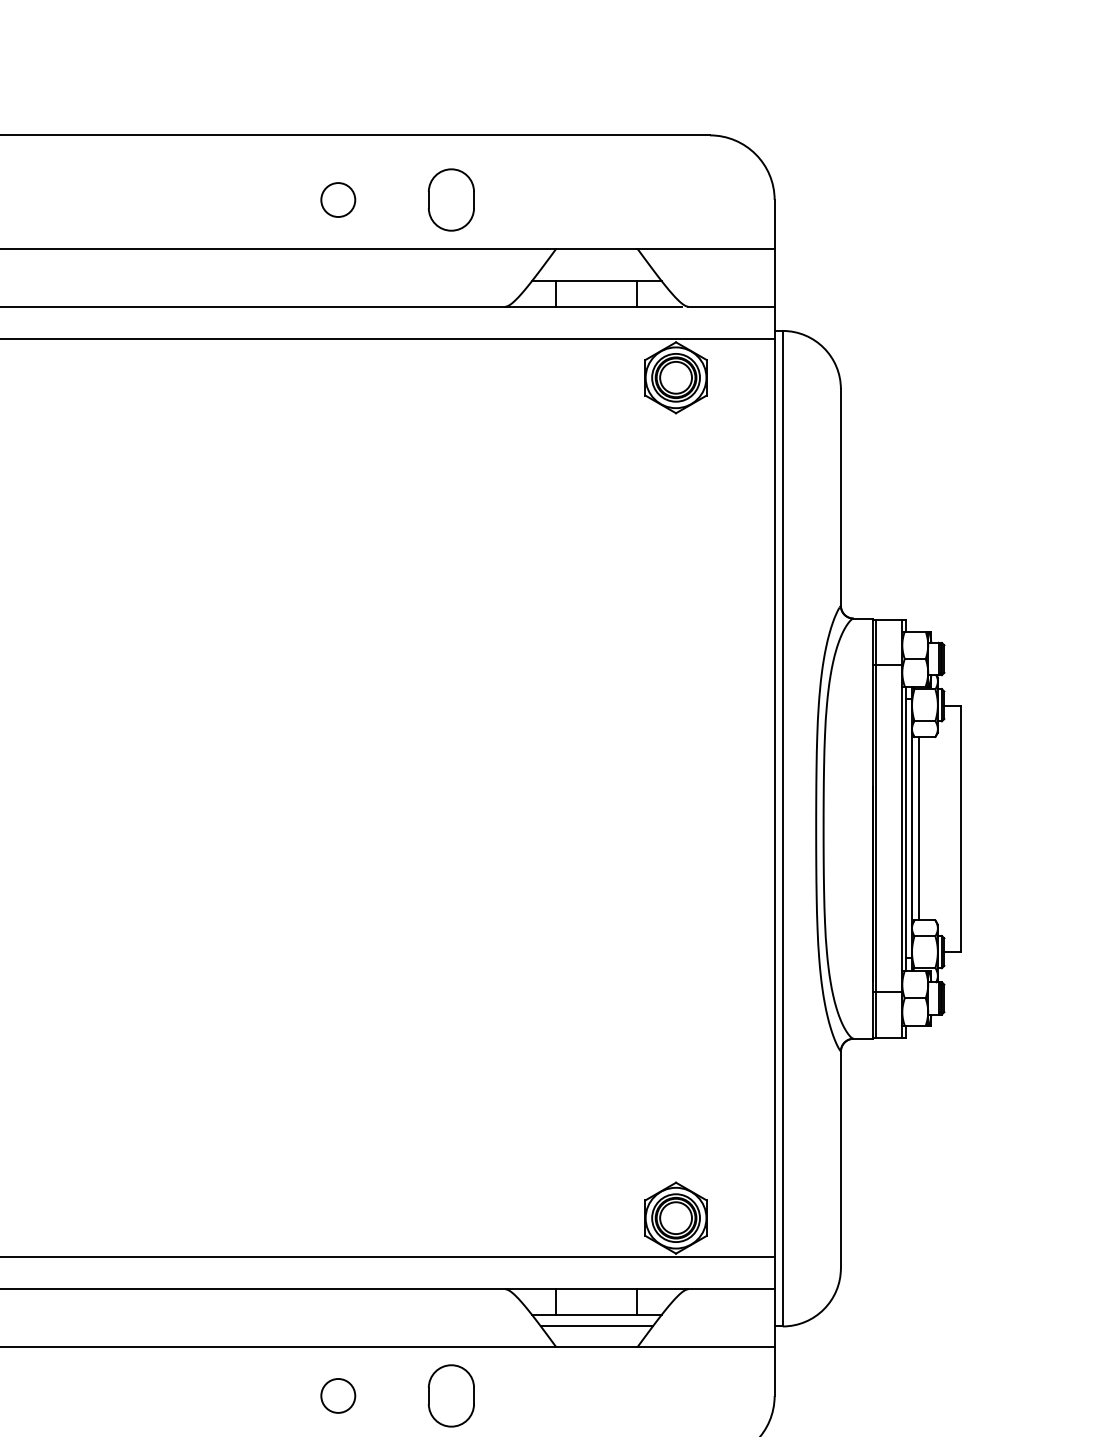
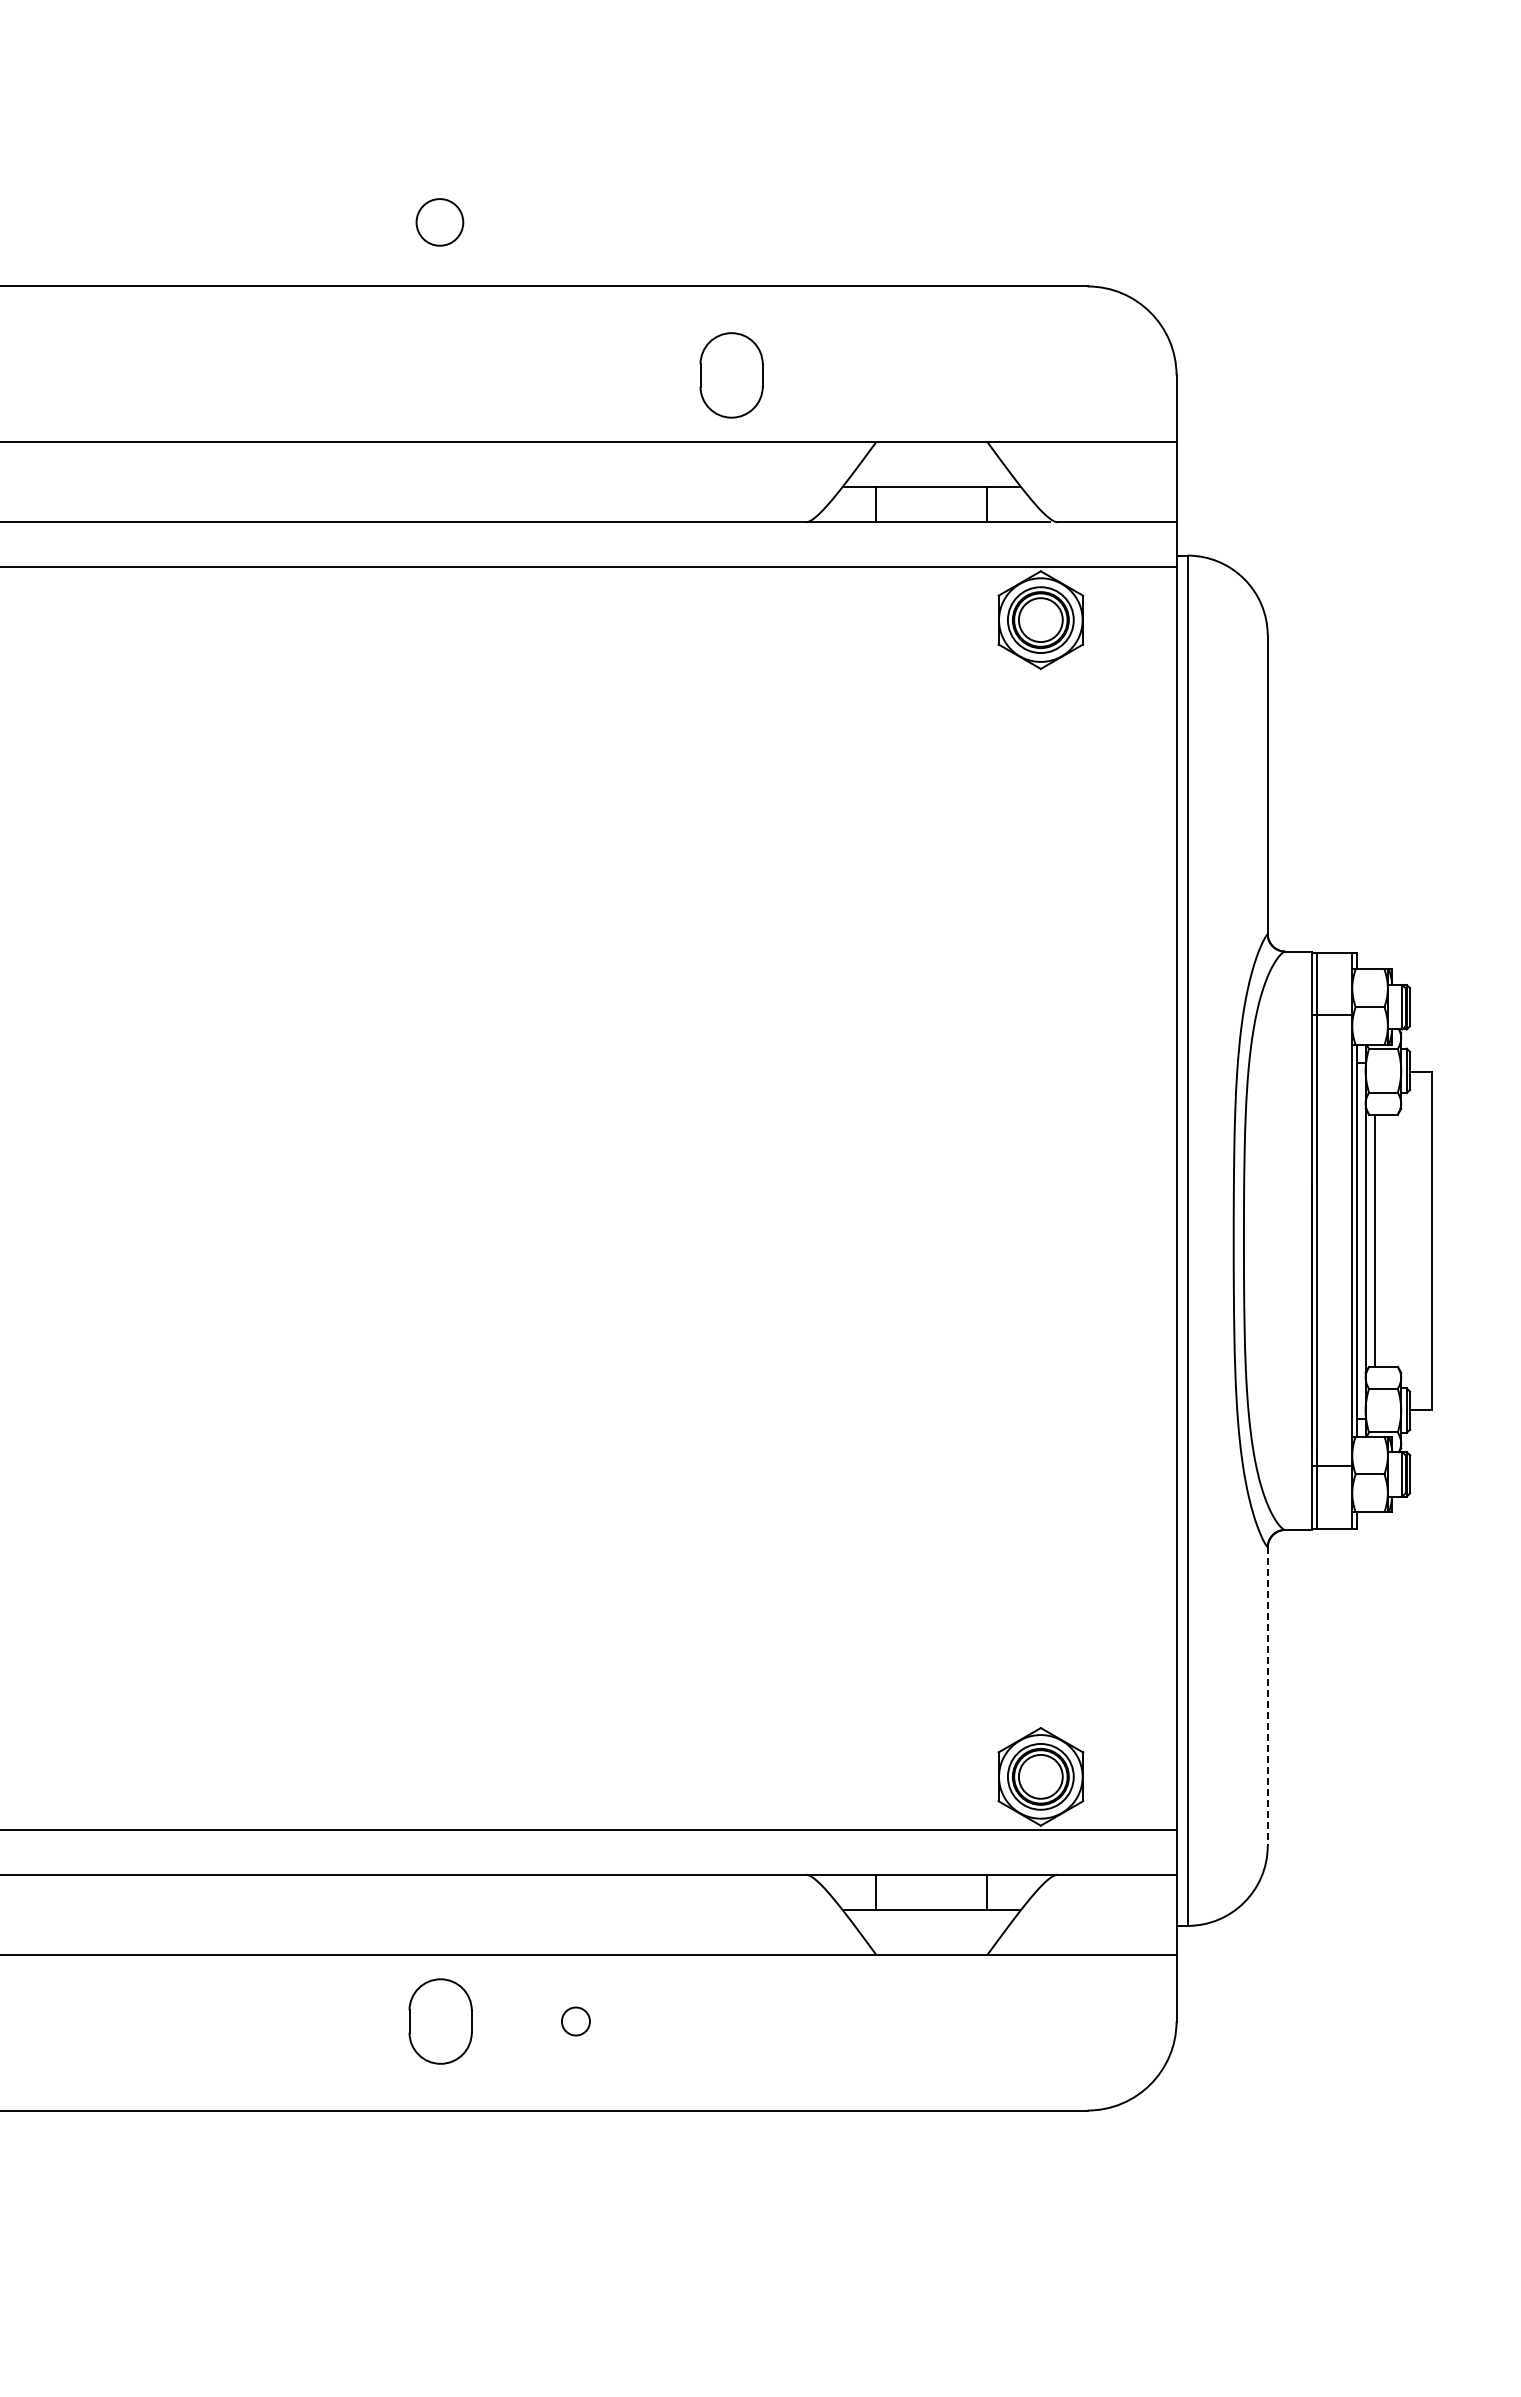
circle: (337, 200) -> (439, 222), moved
line: (840, 1159) -> (1267, 1696), solid -> dashed
line: (596, 1326) -> (931, 1925), removed
circle: (337, 1395) -> (575, 2021), size x0.6
part: (451, 1395) -> (440, 2021), moved

